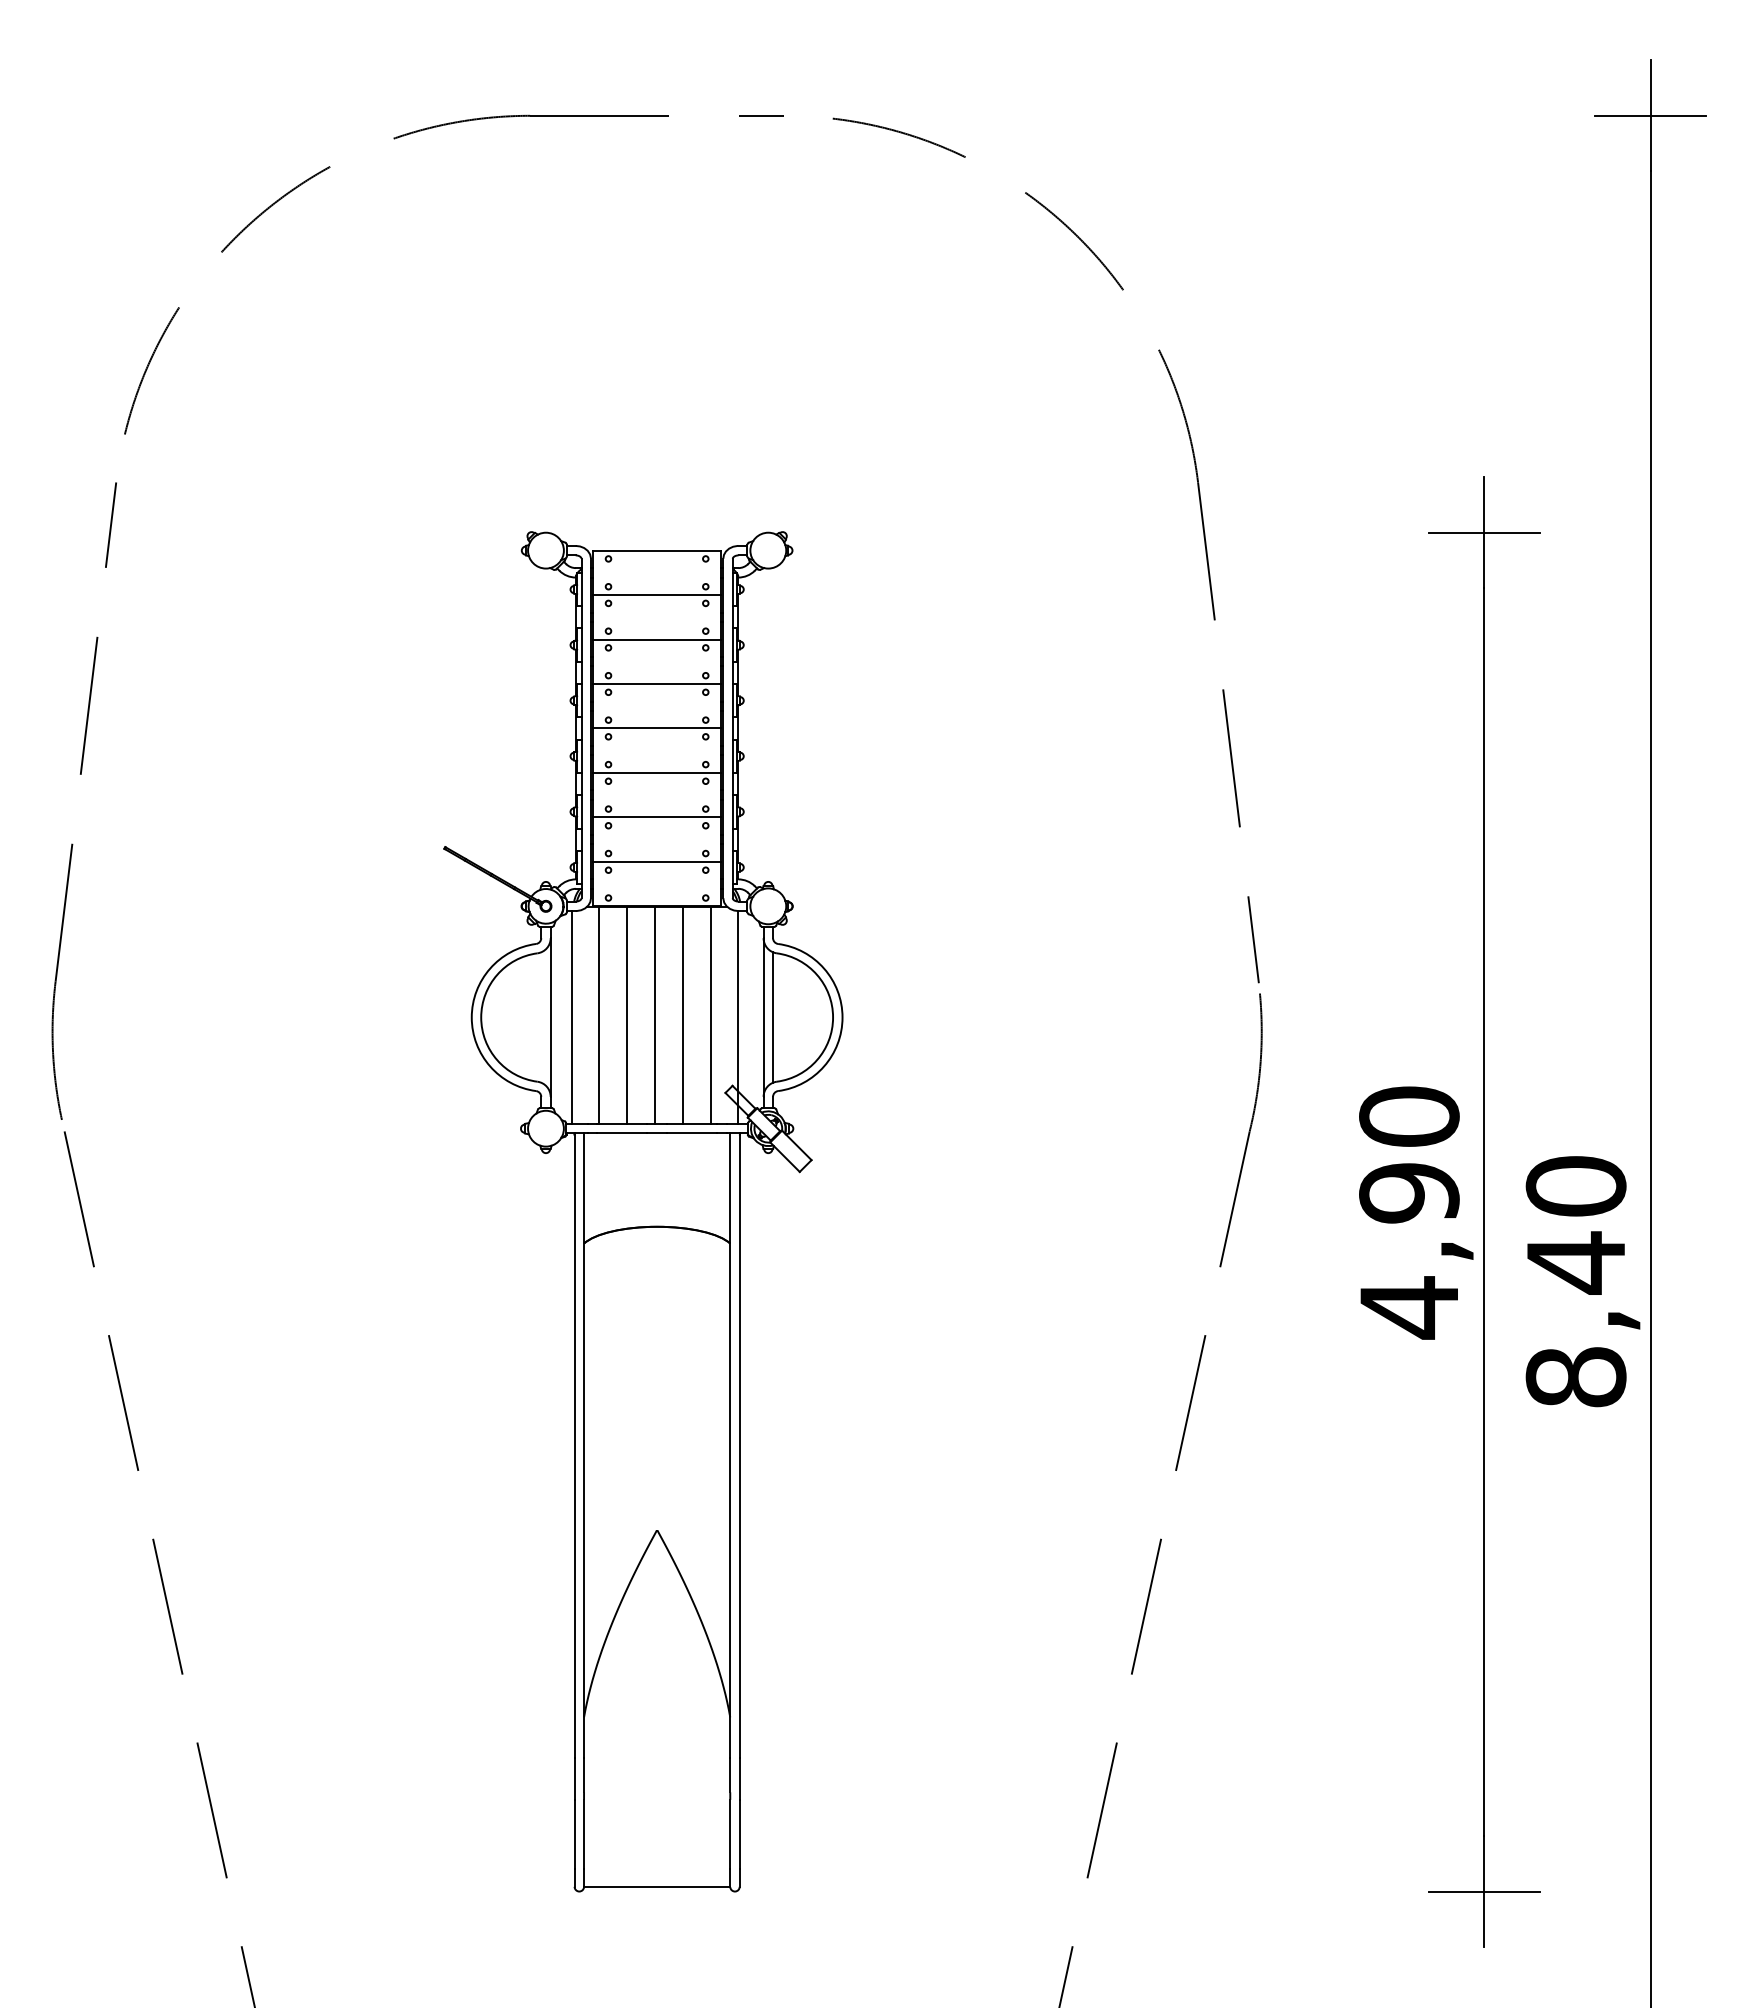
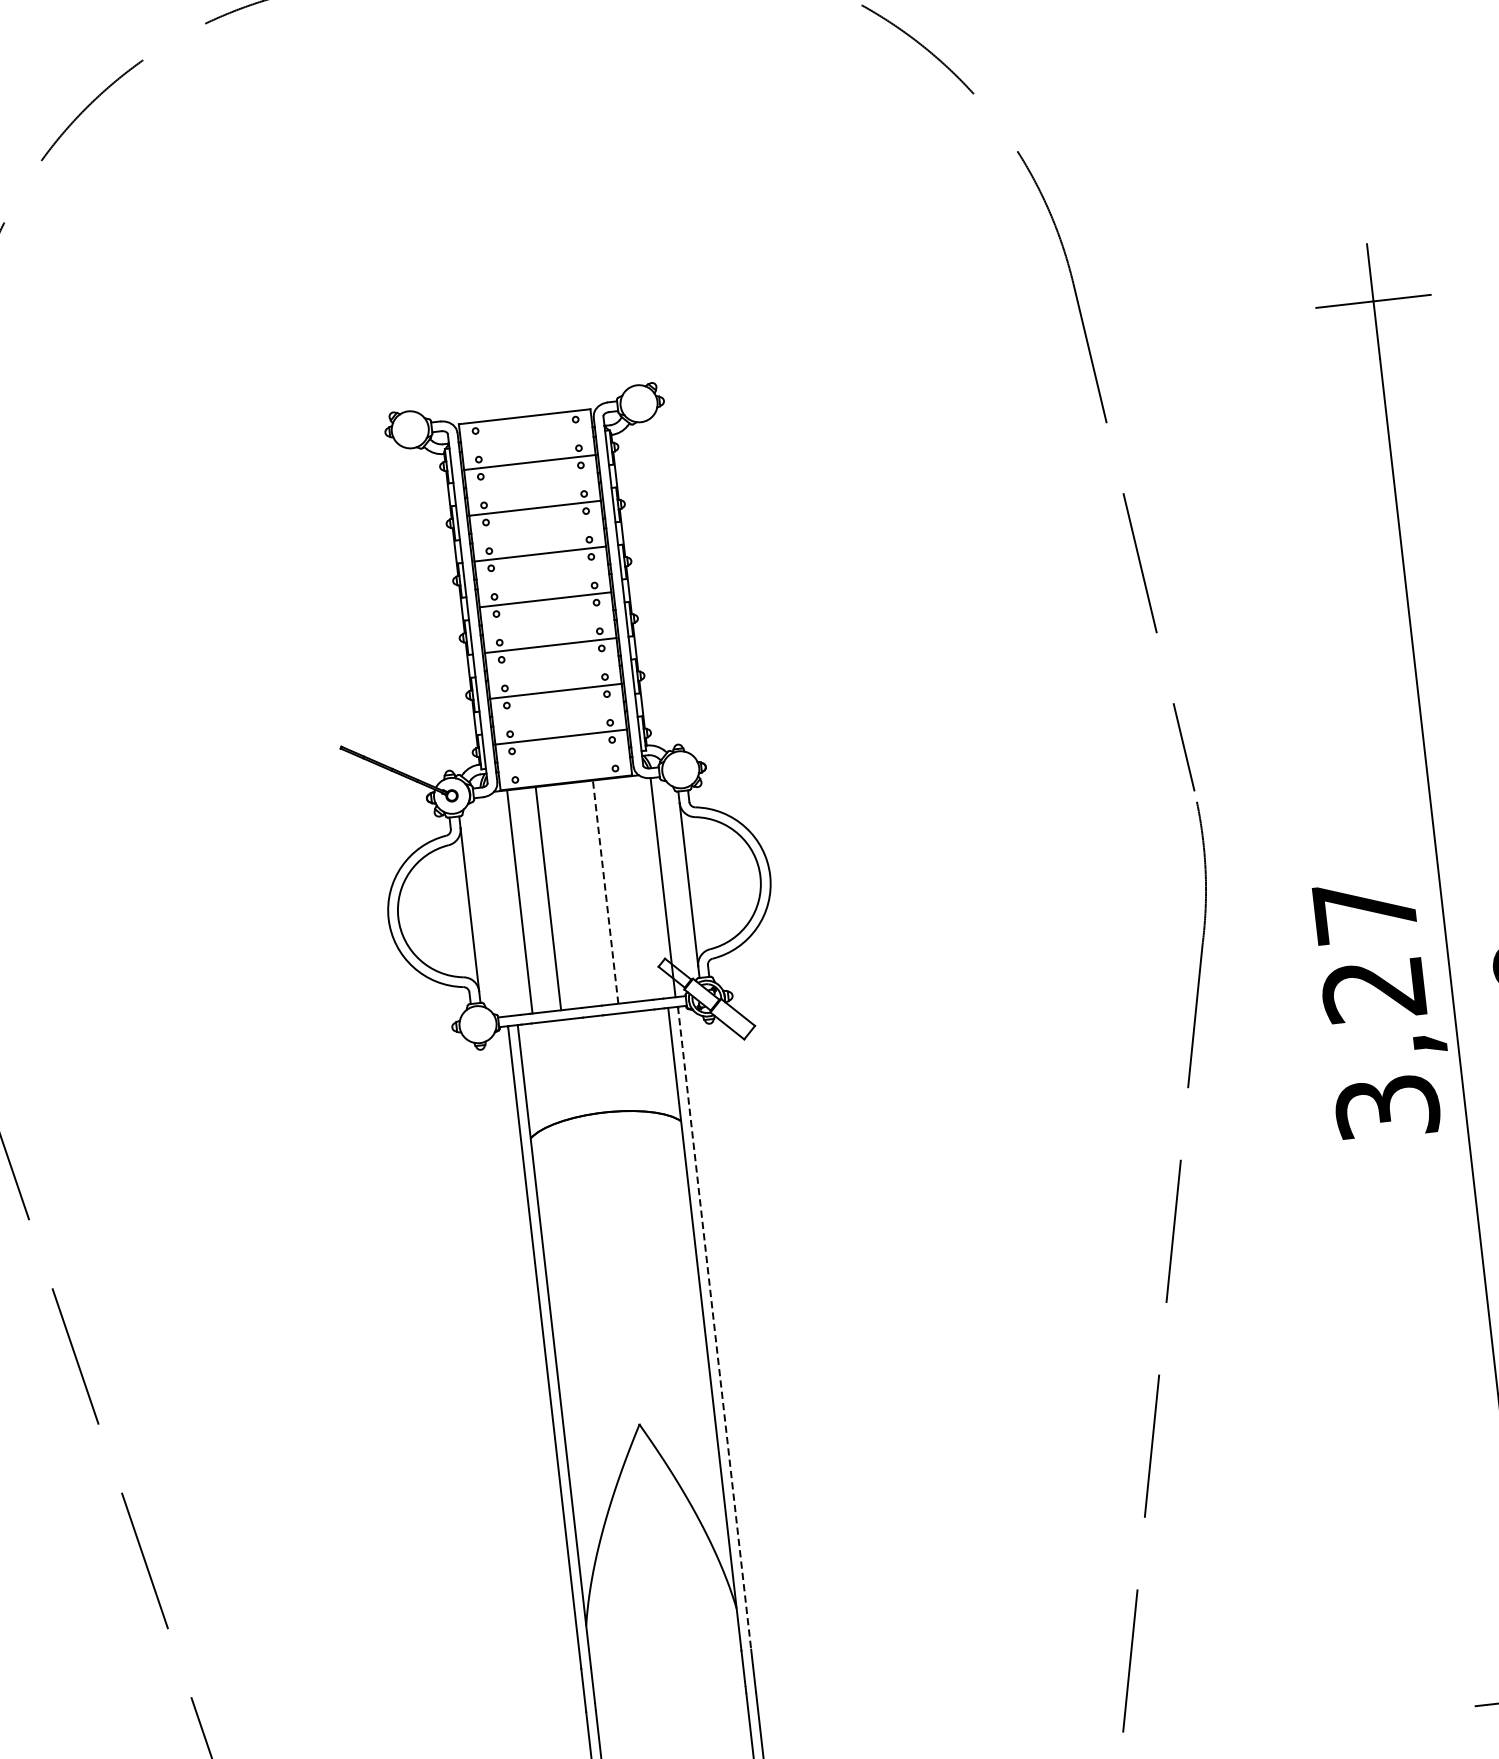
line: (655, 1015) -> (577, 895), removed
line: (682, 1015) -> (605, 892), solid -> dashed
line: (710, 1015) -> (634, 888), removed
line: (571, 1017) -> (491, 907), removed
line: (773, 1017) -> (699, 883), removed
text: (1409, 1212) -> (1376, 1009), 4,90 -> 3,27
line: (739, 1446) -> (714, 1329), solid -> dashed

